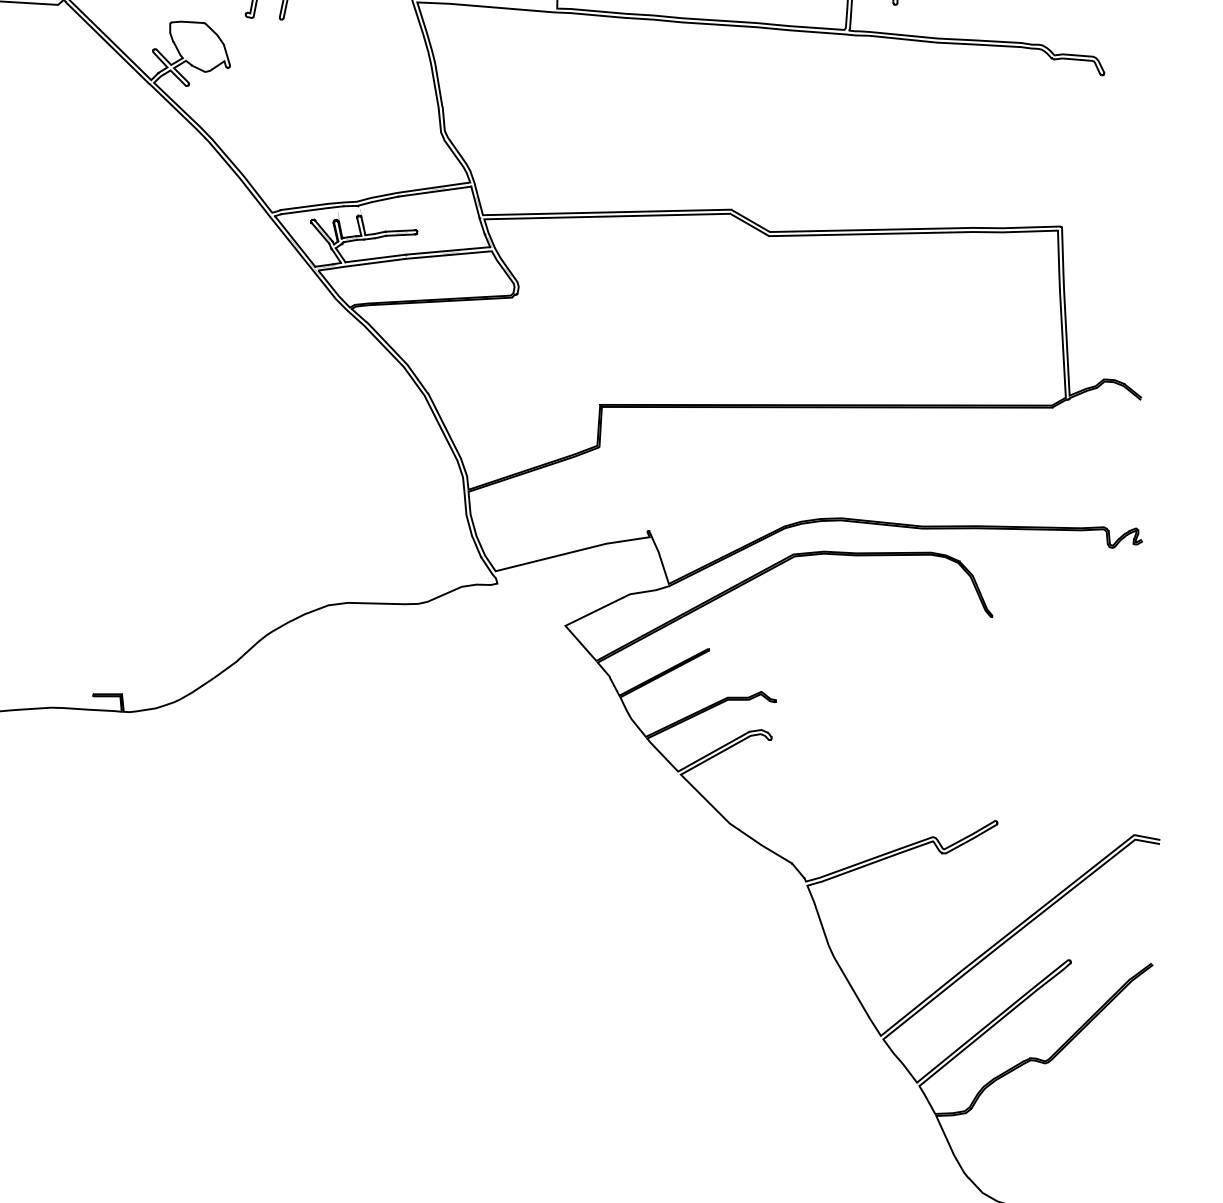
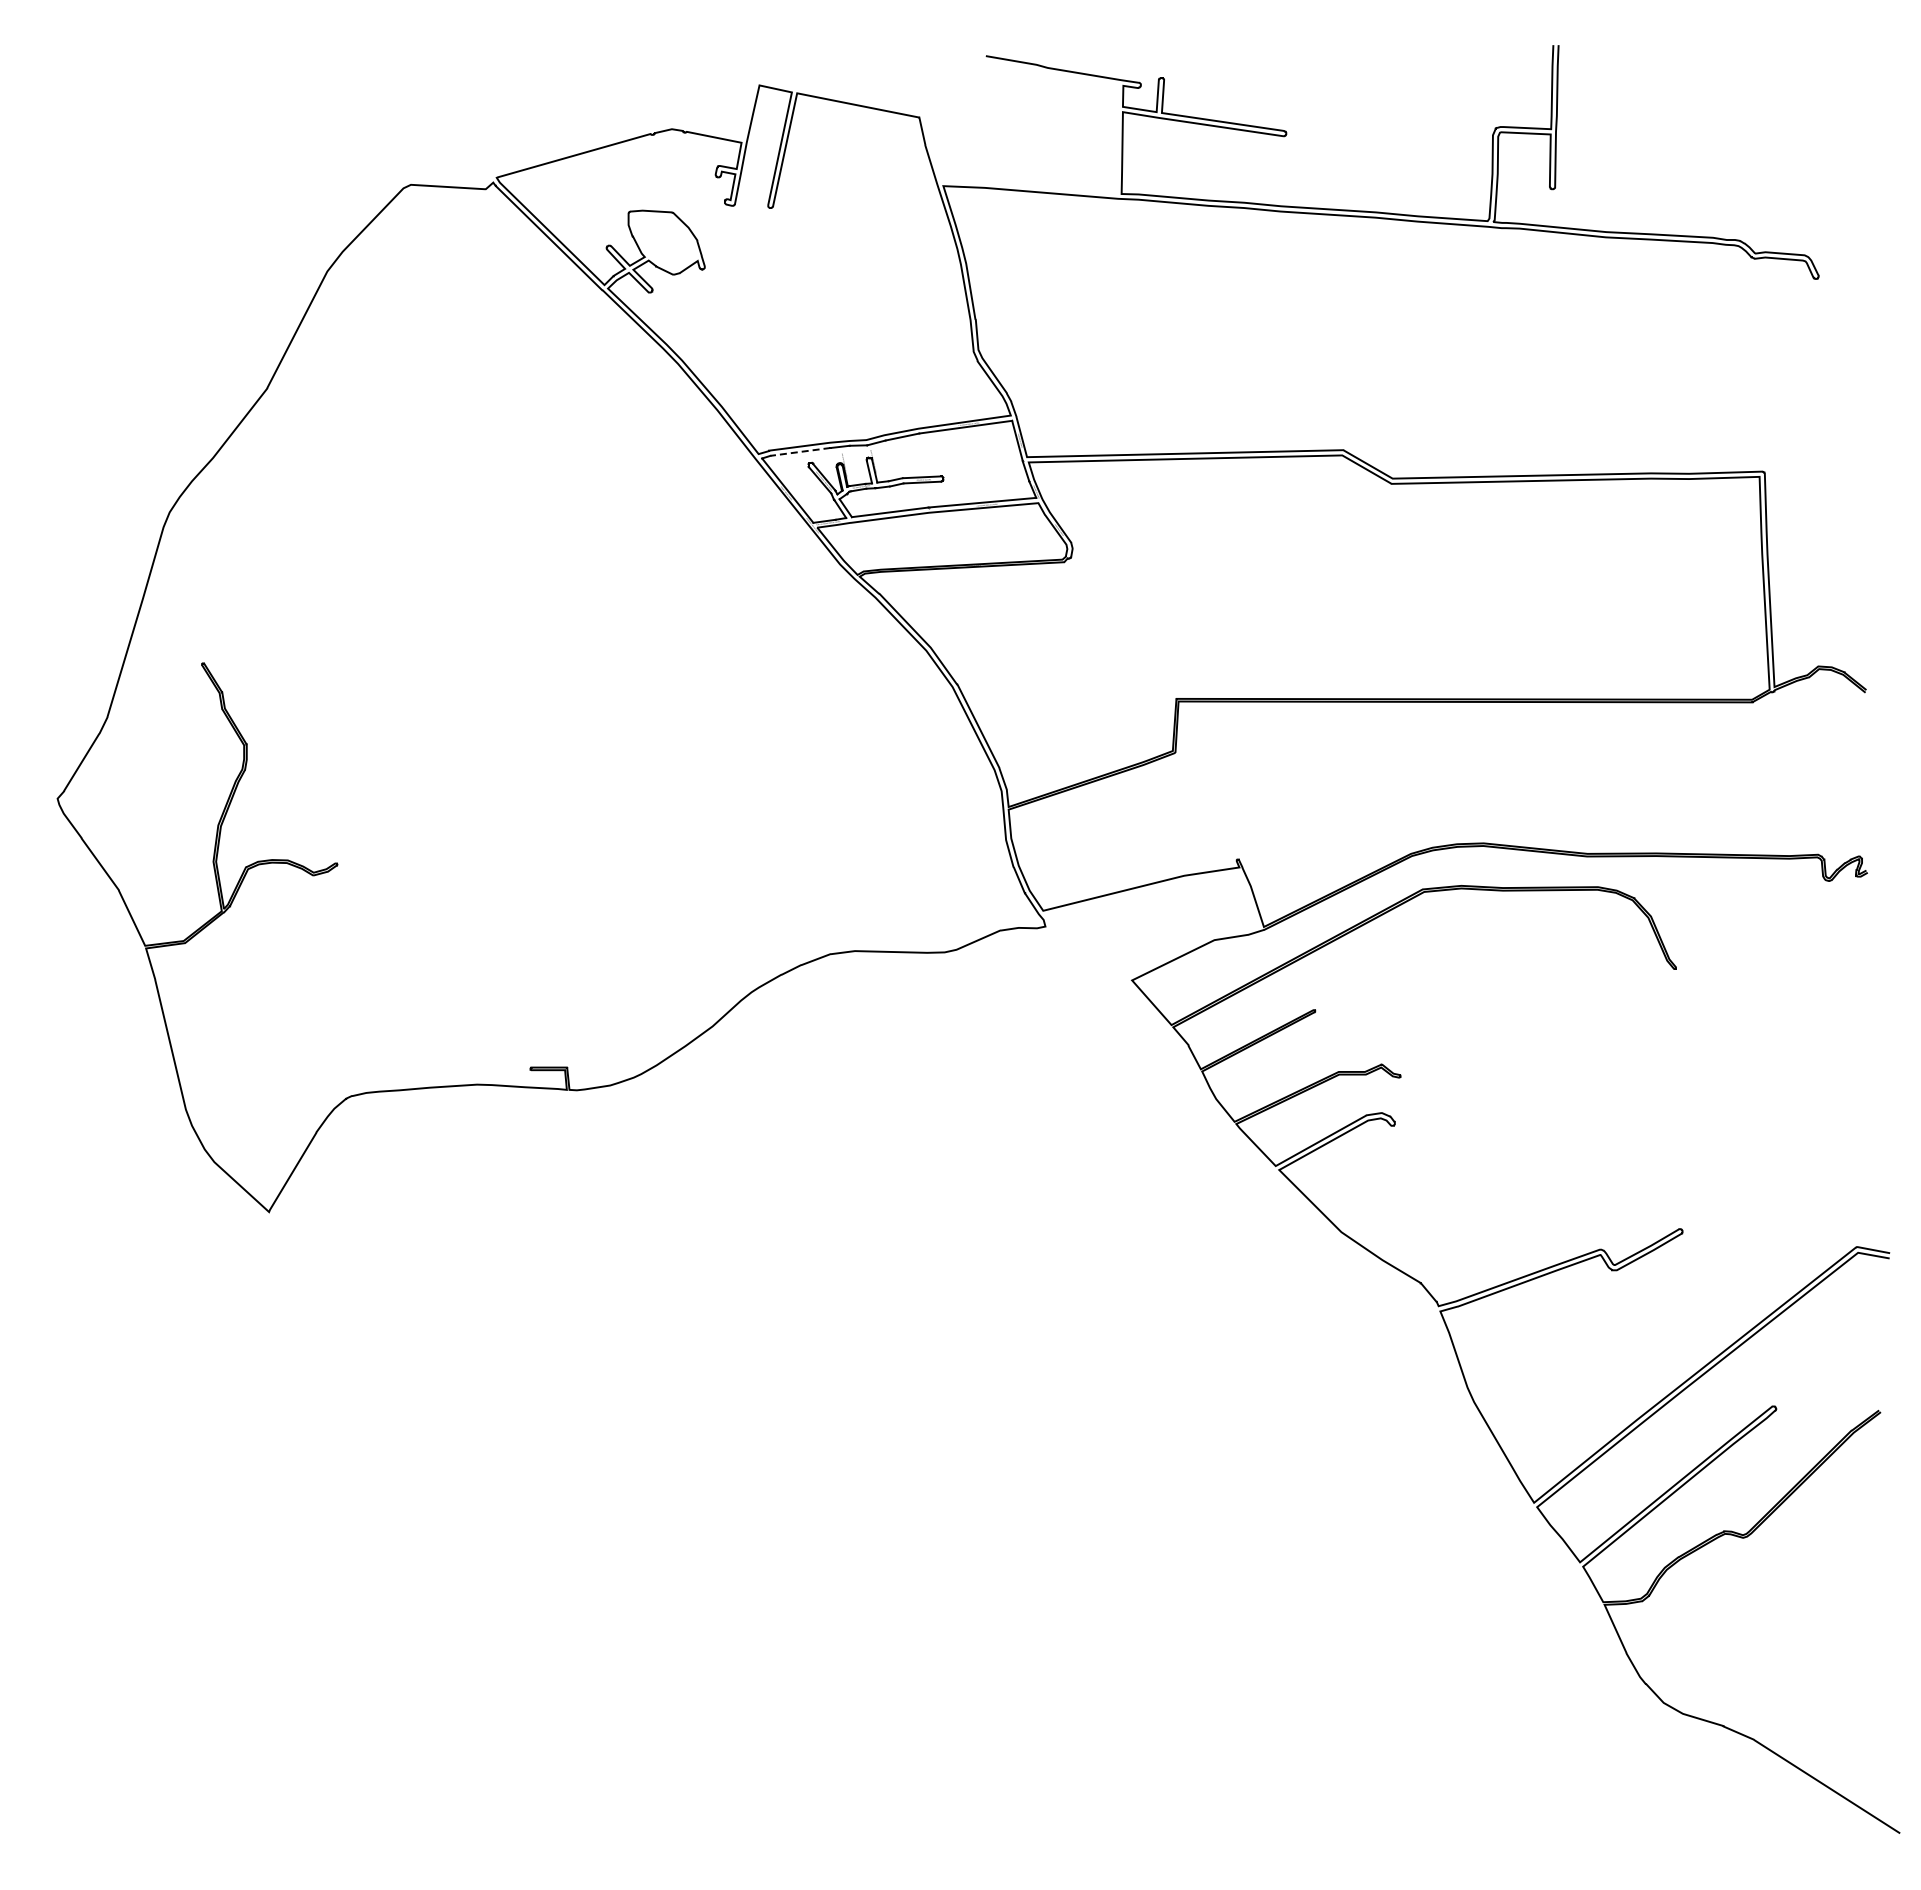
line: (304, 210) -> (799, 451), solid -> dashed

